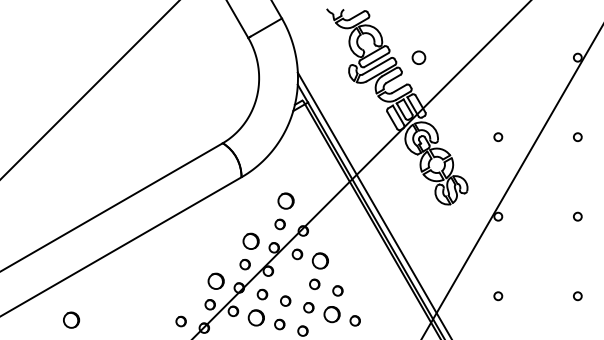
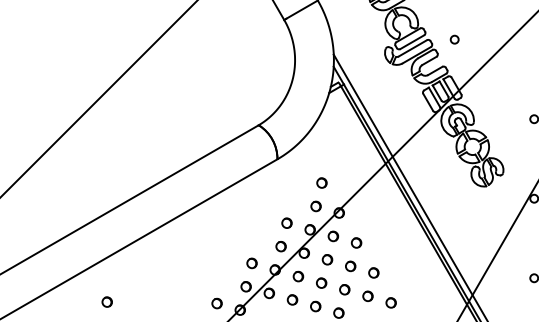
circle: (418, 57) -> (454, 39), size x0.62
part: (285, 200) -> (321, 182), size x0.62
part: (250, 240) -> (286, 222), size x0.62
part: (320, 260) -> (356, 242), size x0.62
part: (291, 277) -> (327, 259), added
part: (215, 281) -> (251, 263), size x0.62
part: (331, 313) -> (367, 295), size x0.62
part: (256, 317) -> (292, 299), size x0.62
circle: (70, 319) -> (106, 301), size x0.62

